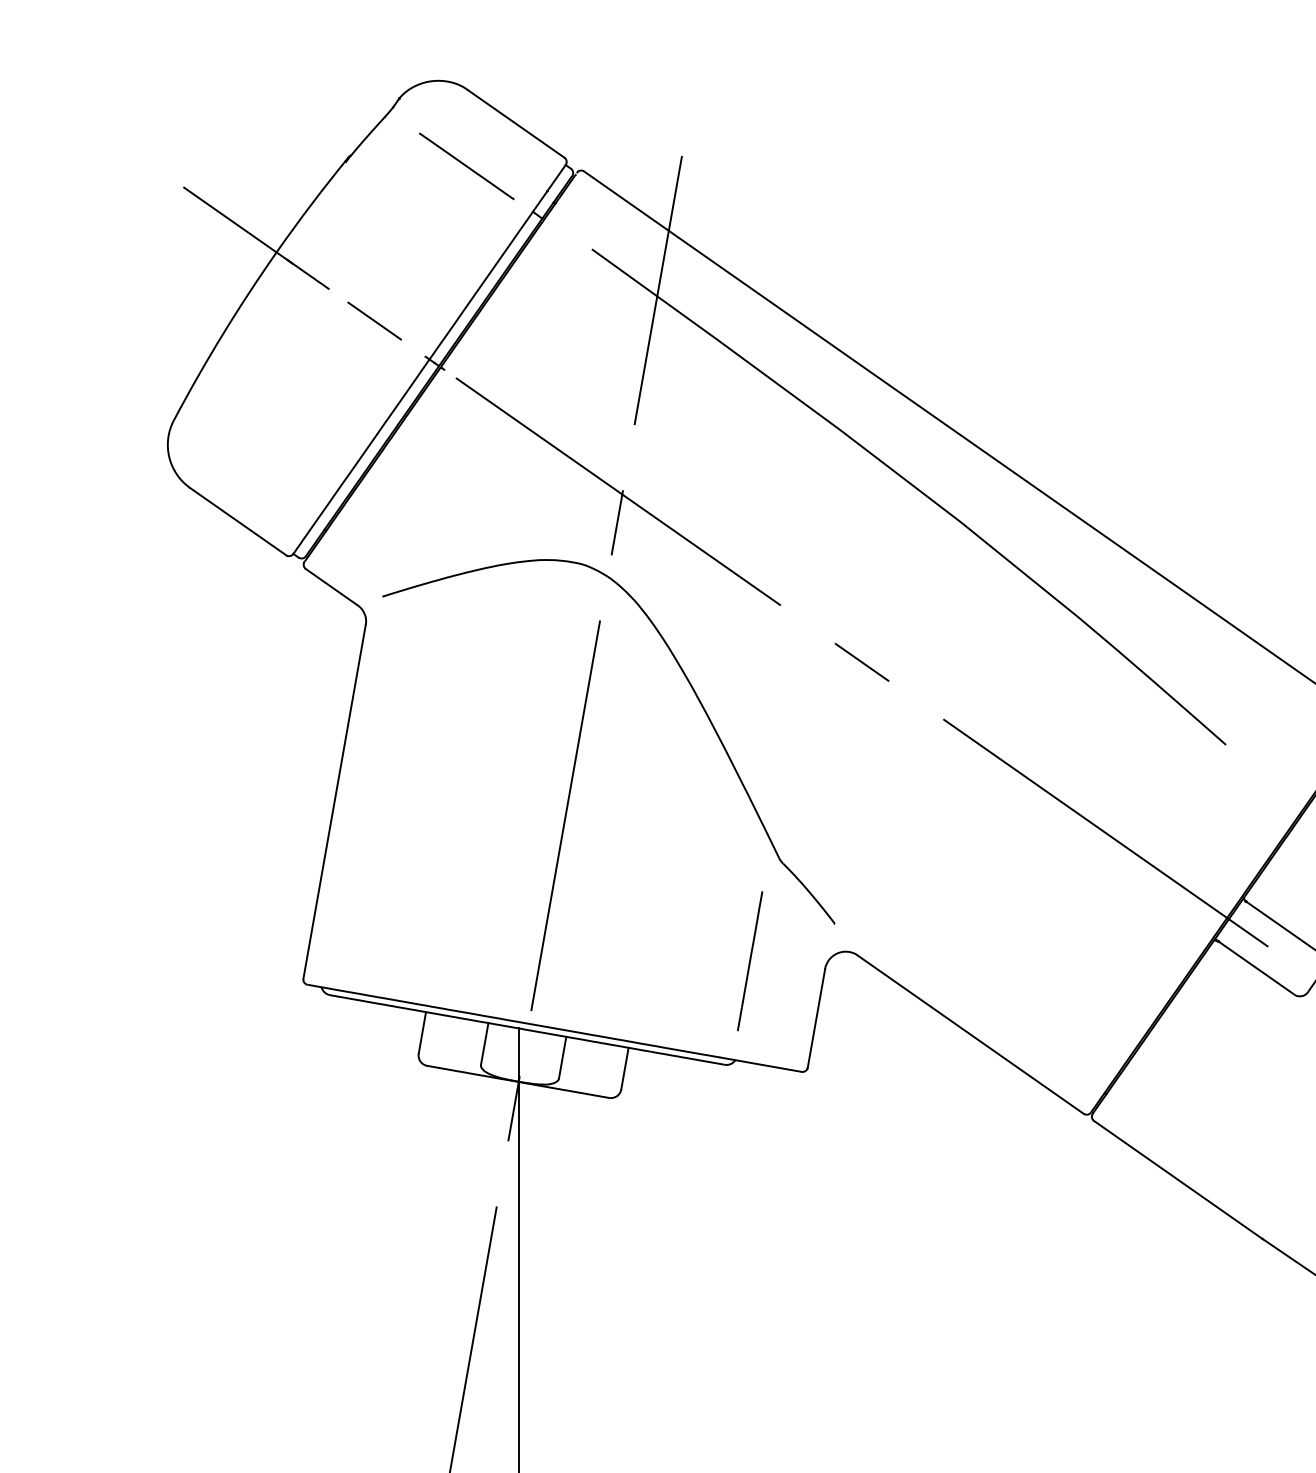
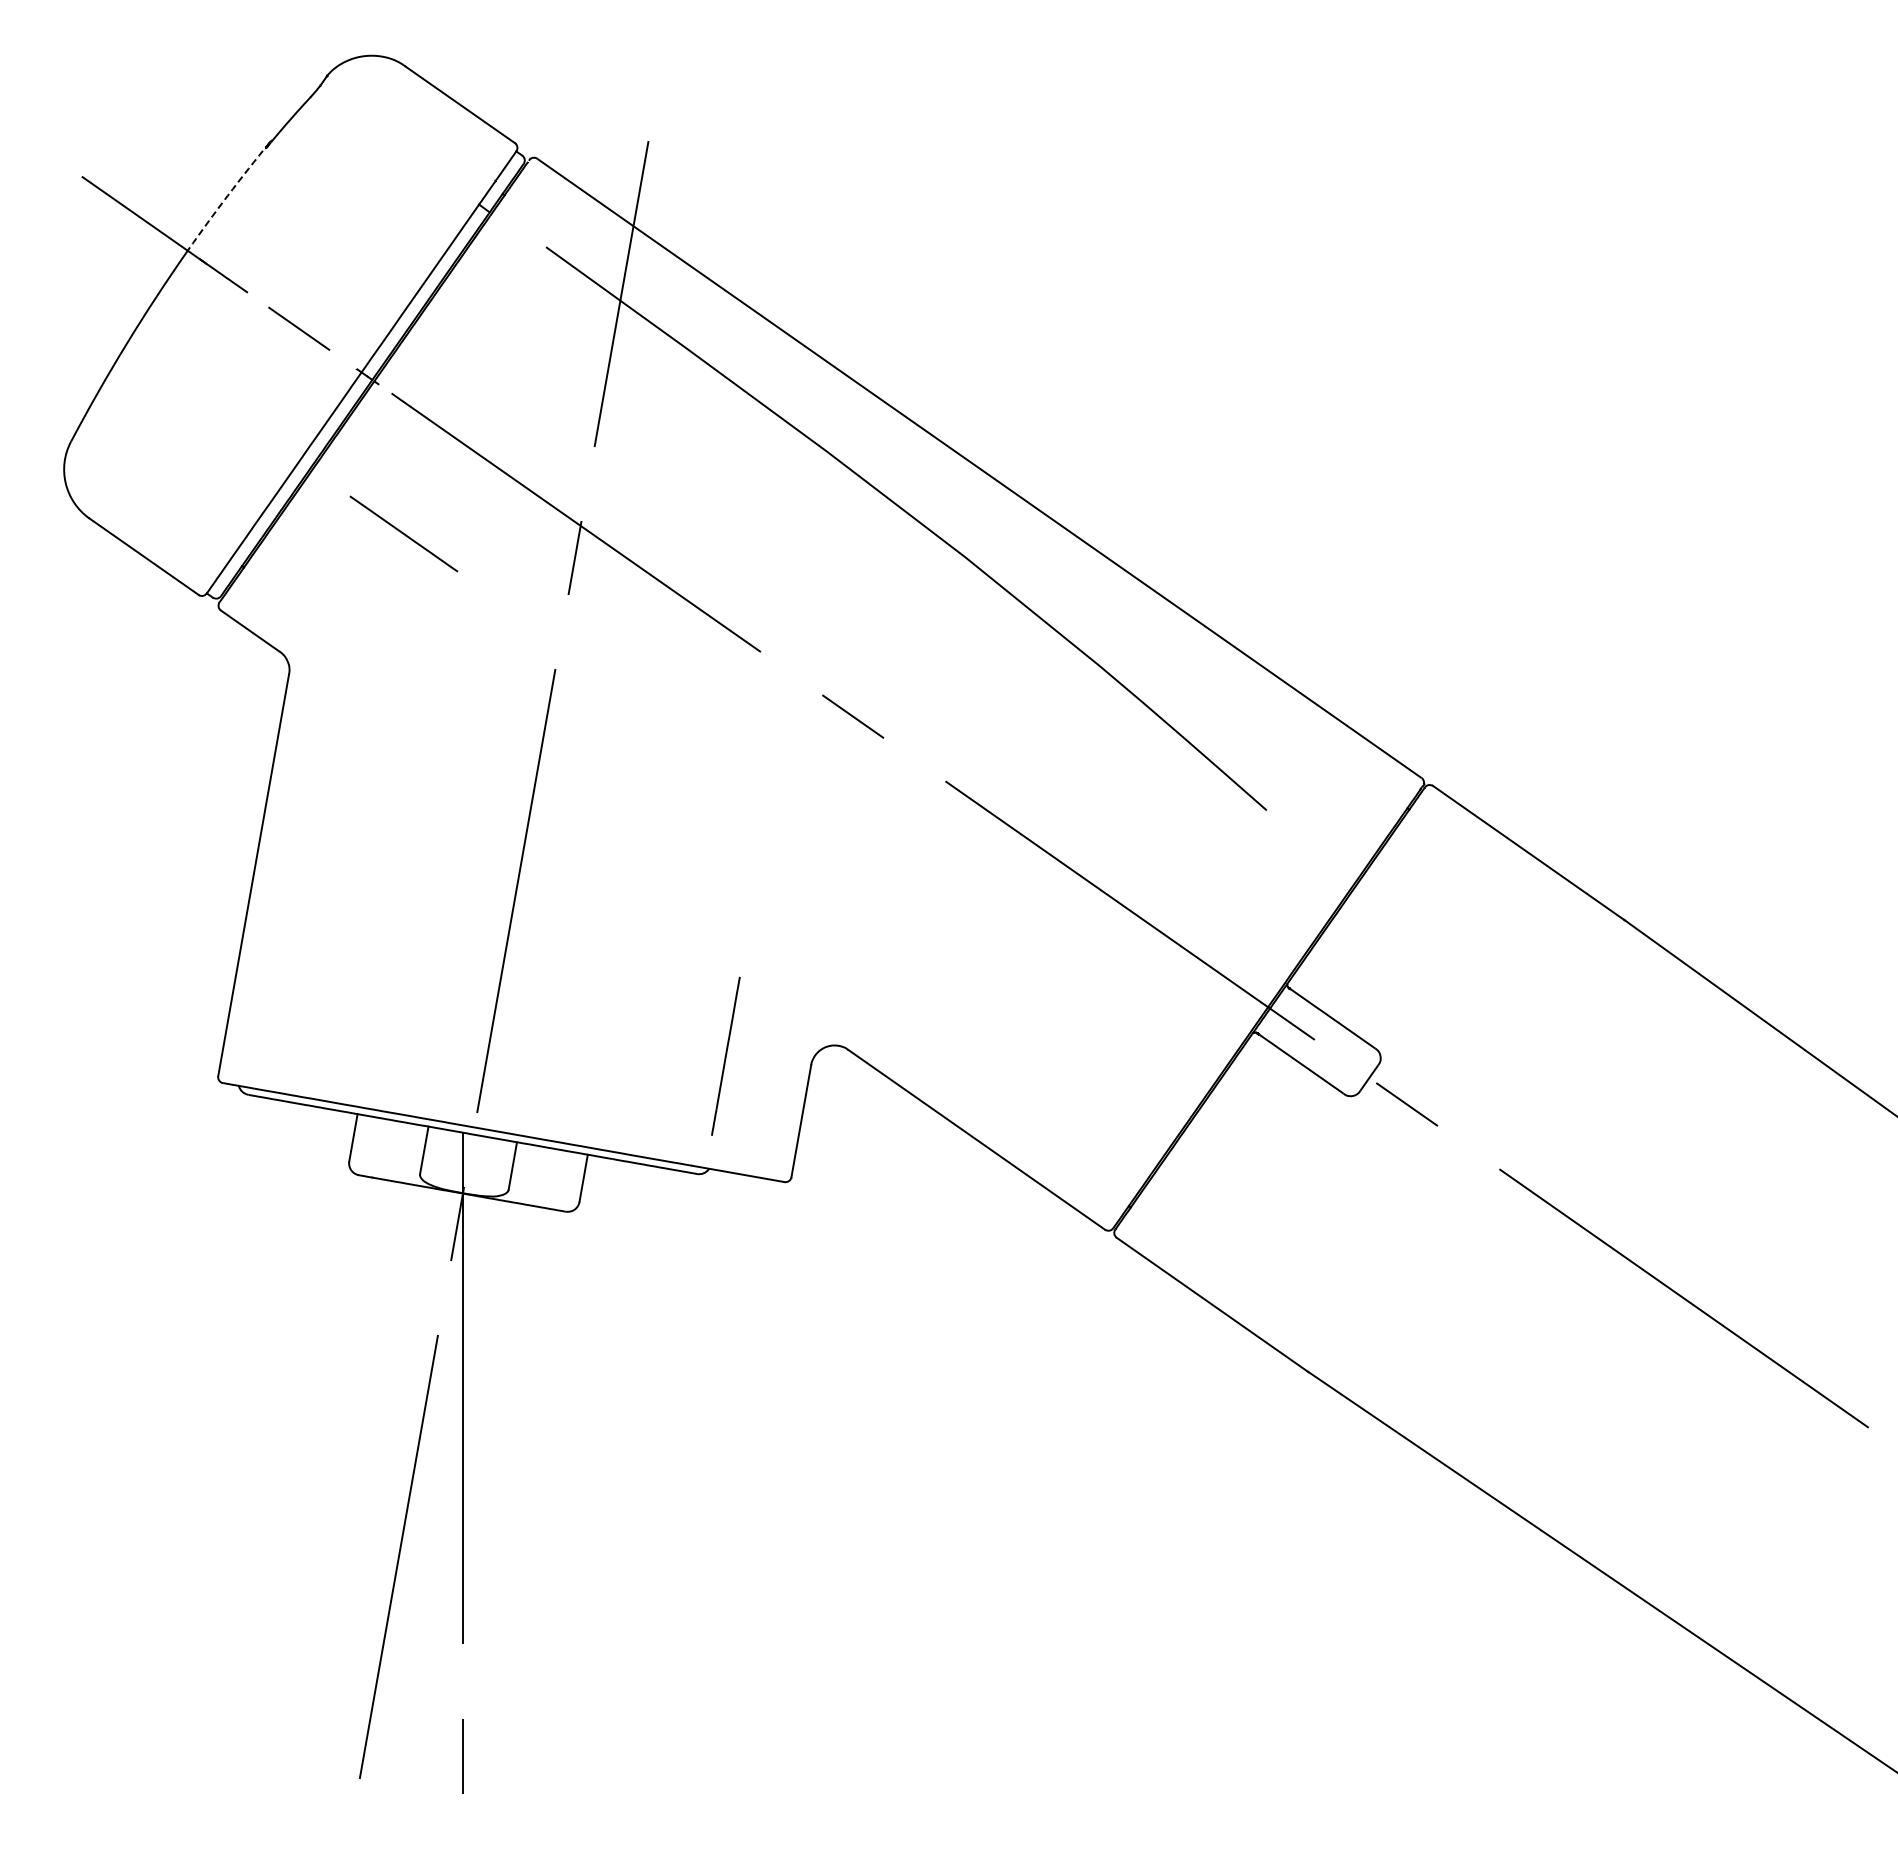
line: (466, 165) -> (403, 533), moved
arc: (311, 203) -> (227, 195), solid -> dashed
part: (696, 696) -> (664, 755), removed

